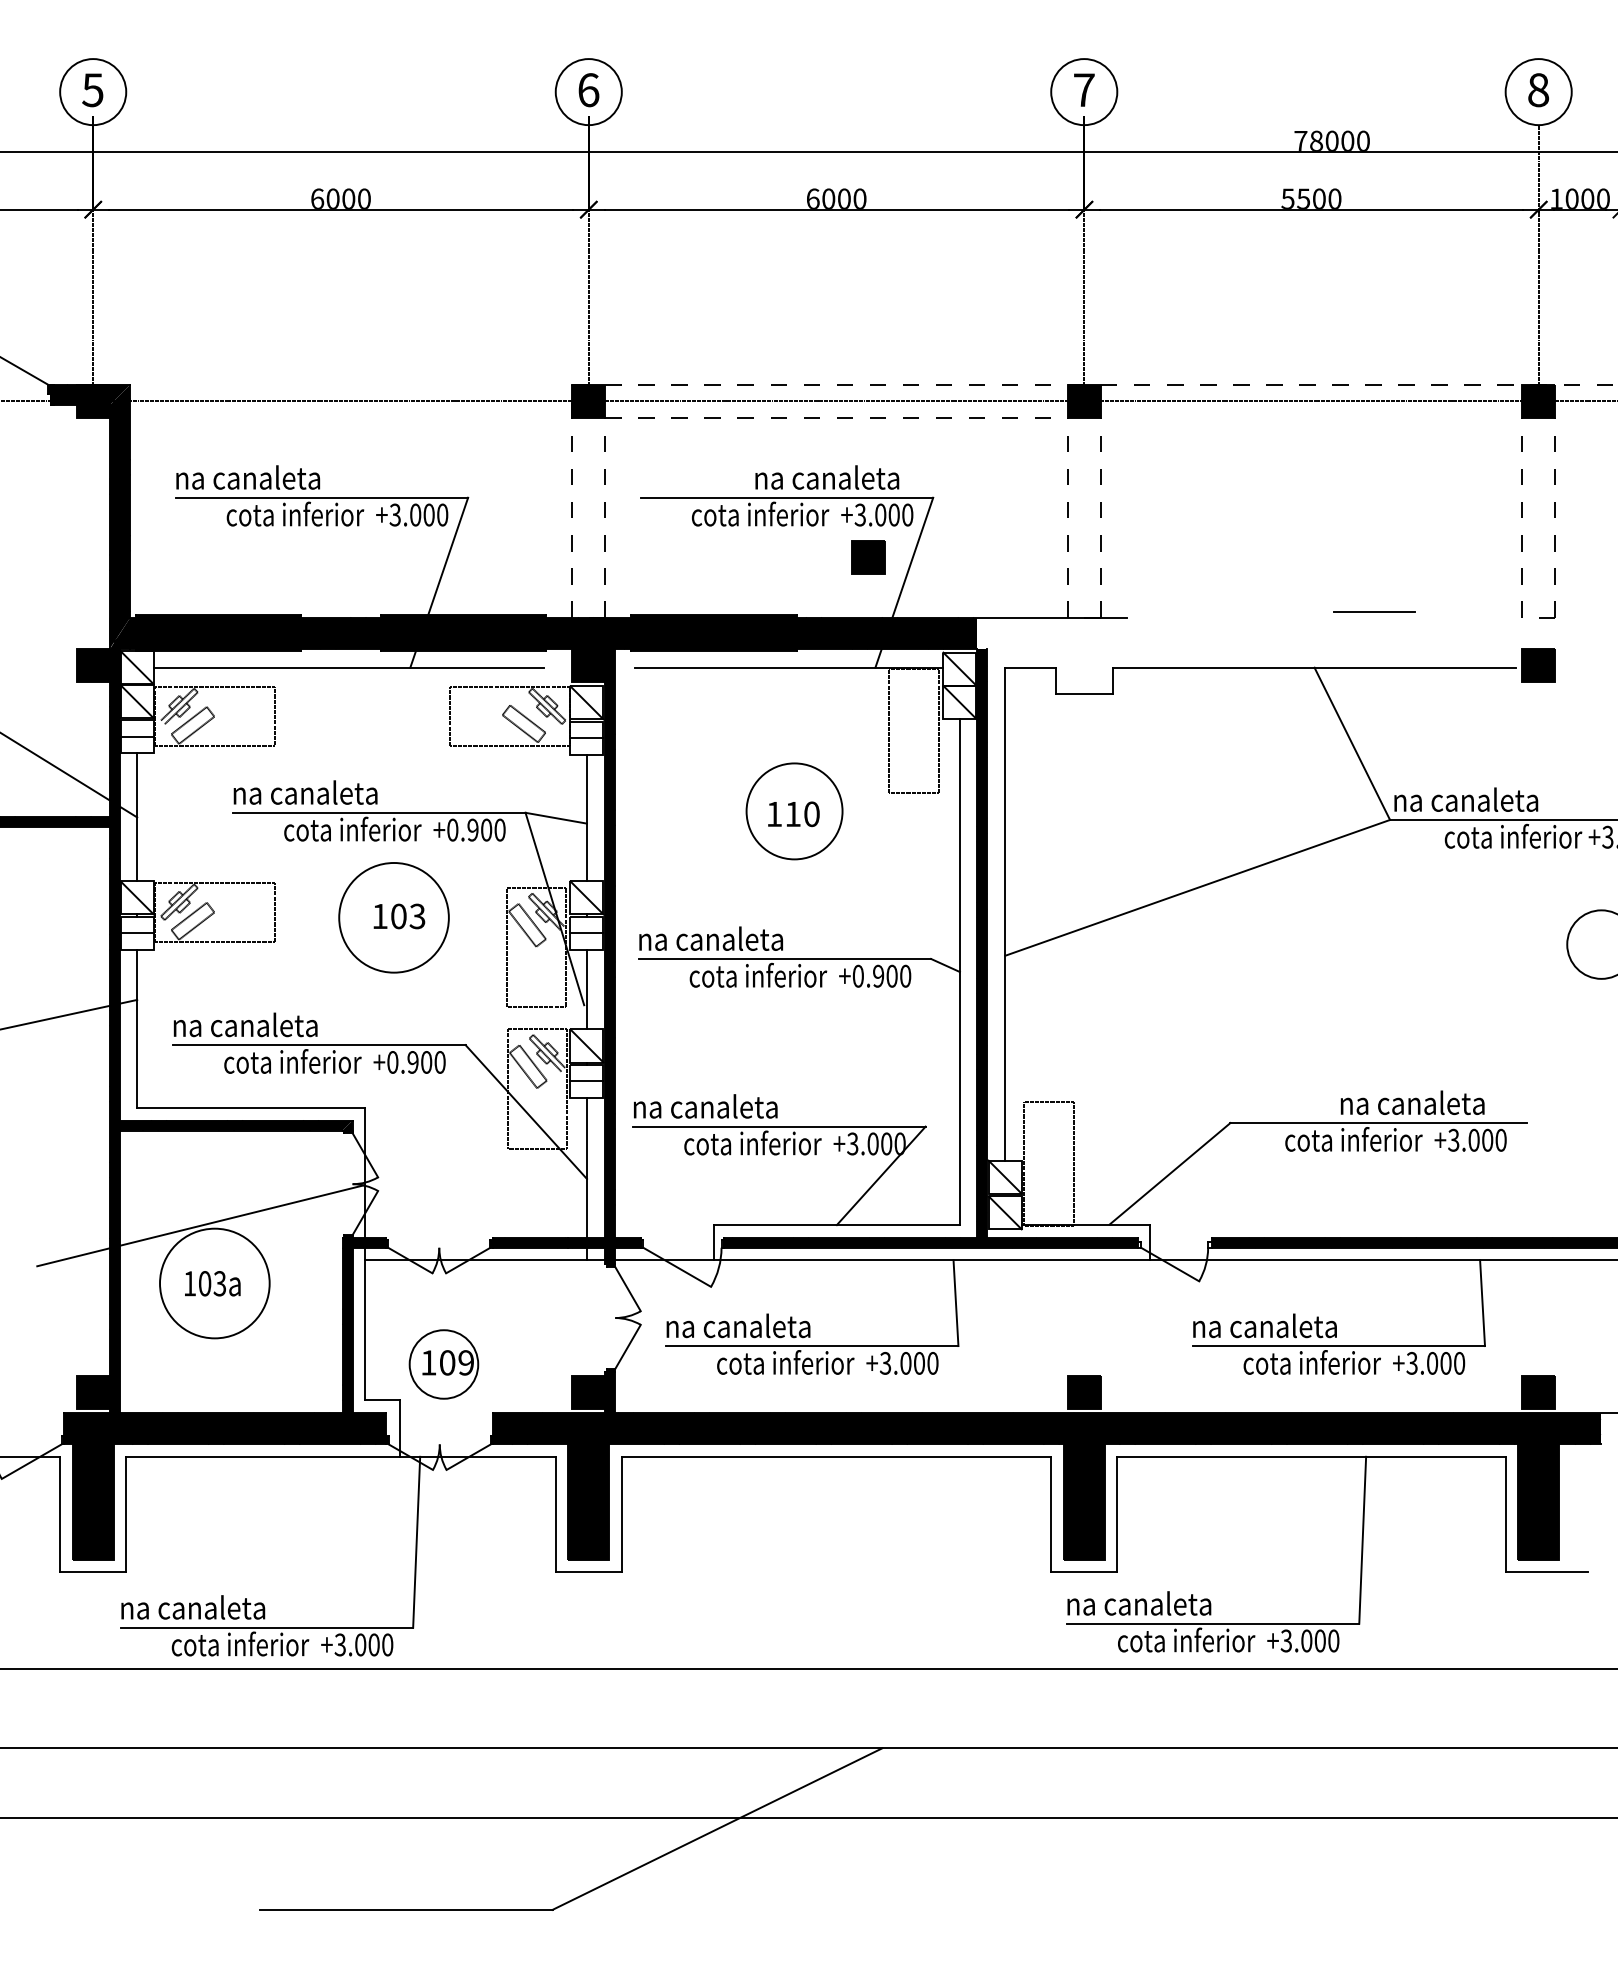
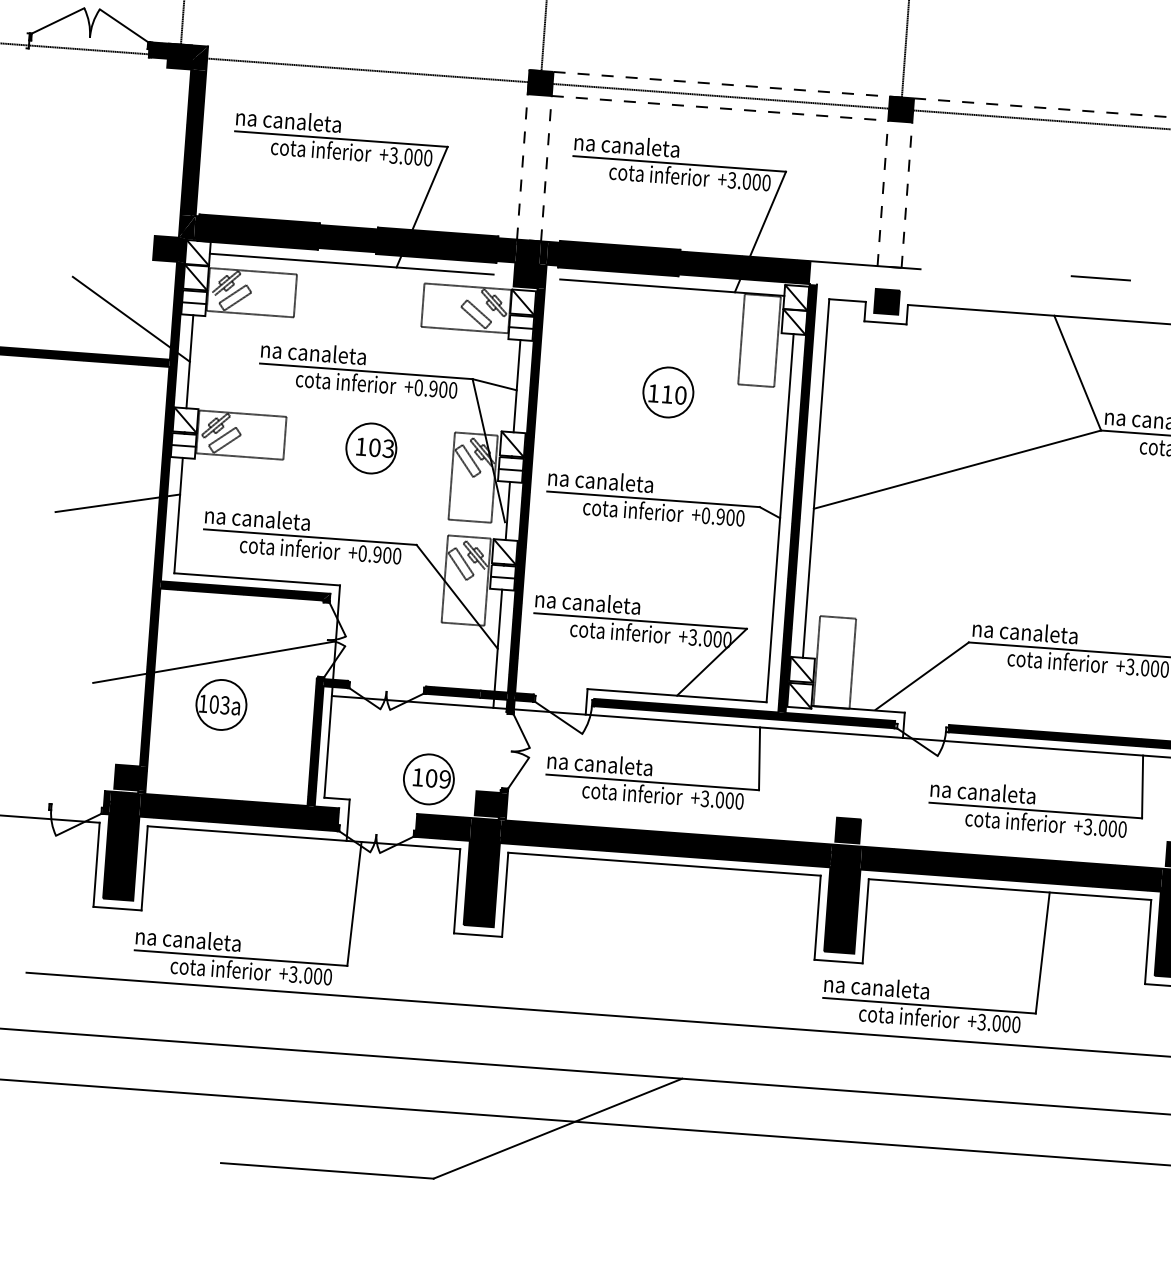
text: (827, 477) -> (627, 145), moved
part: (868, 557) -> (887, 301), moved
circle: (794, 811) -> (668, 392), size x0.71
circle: (393, 917) -> (370, 448), size x0.62
text: (1412, 1102) -> (1025, 631), moved
circle: (214, 1283) -> (221, 704), size x0.62
part: (443, 1364) -> (428, 779), moved

